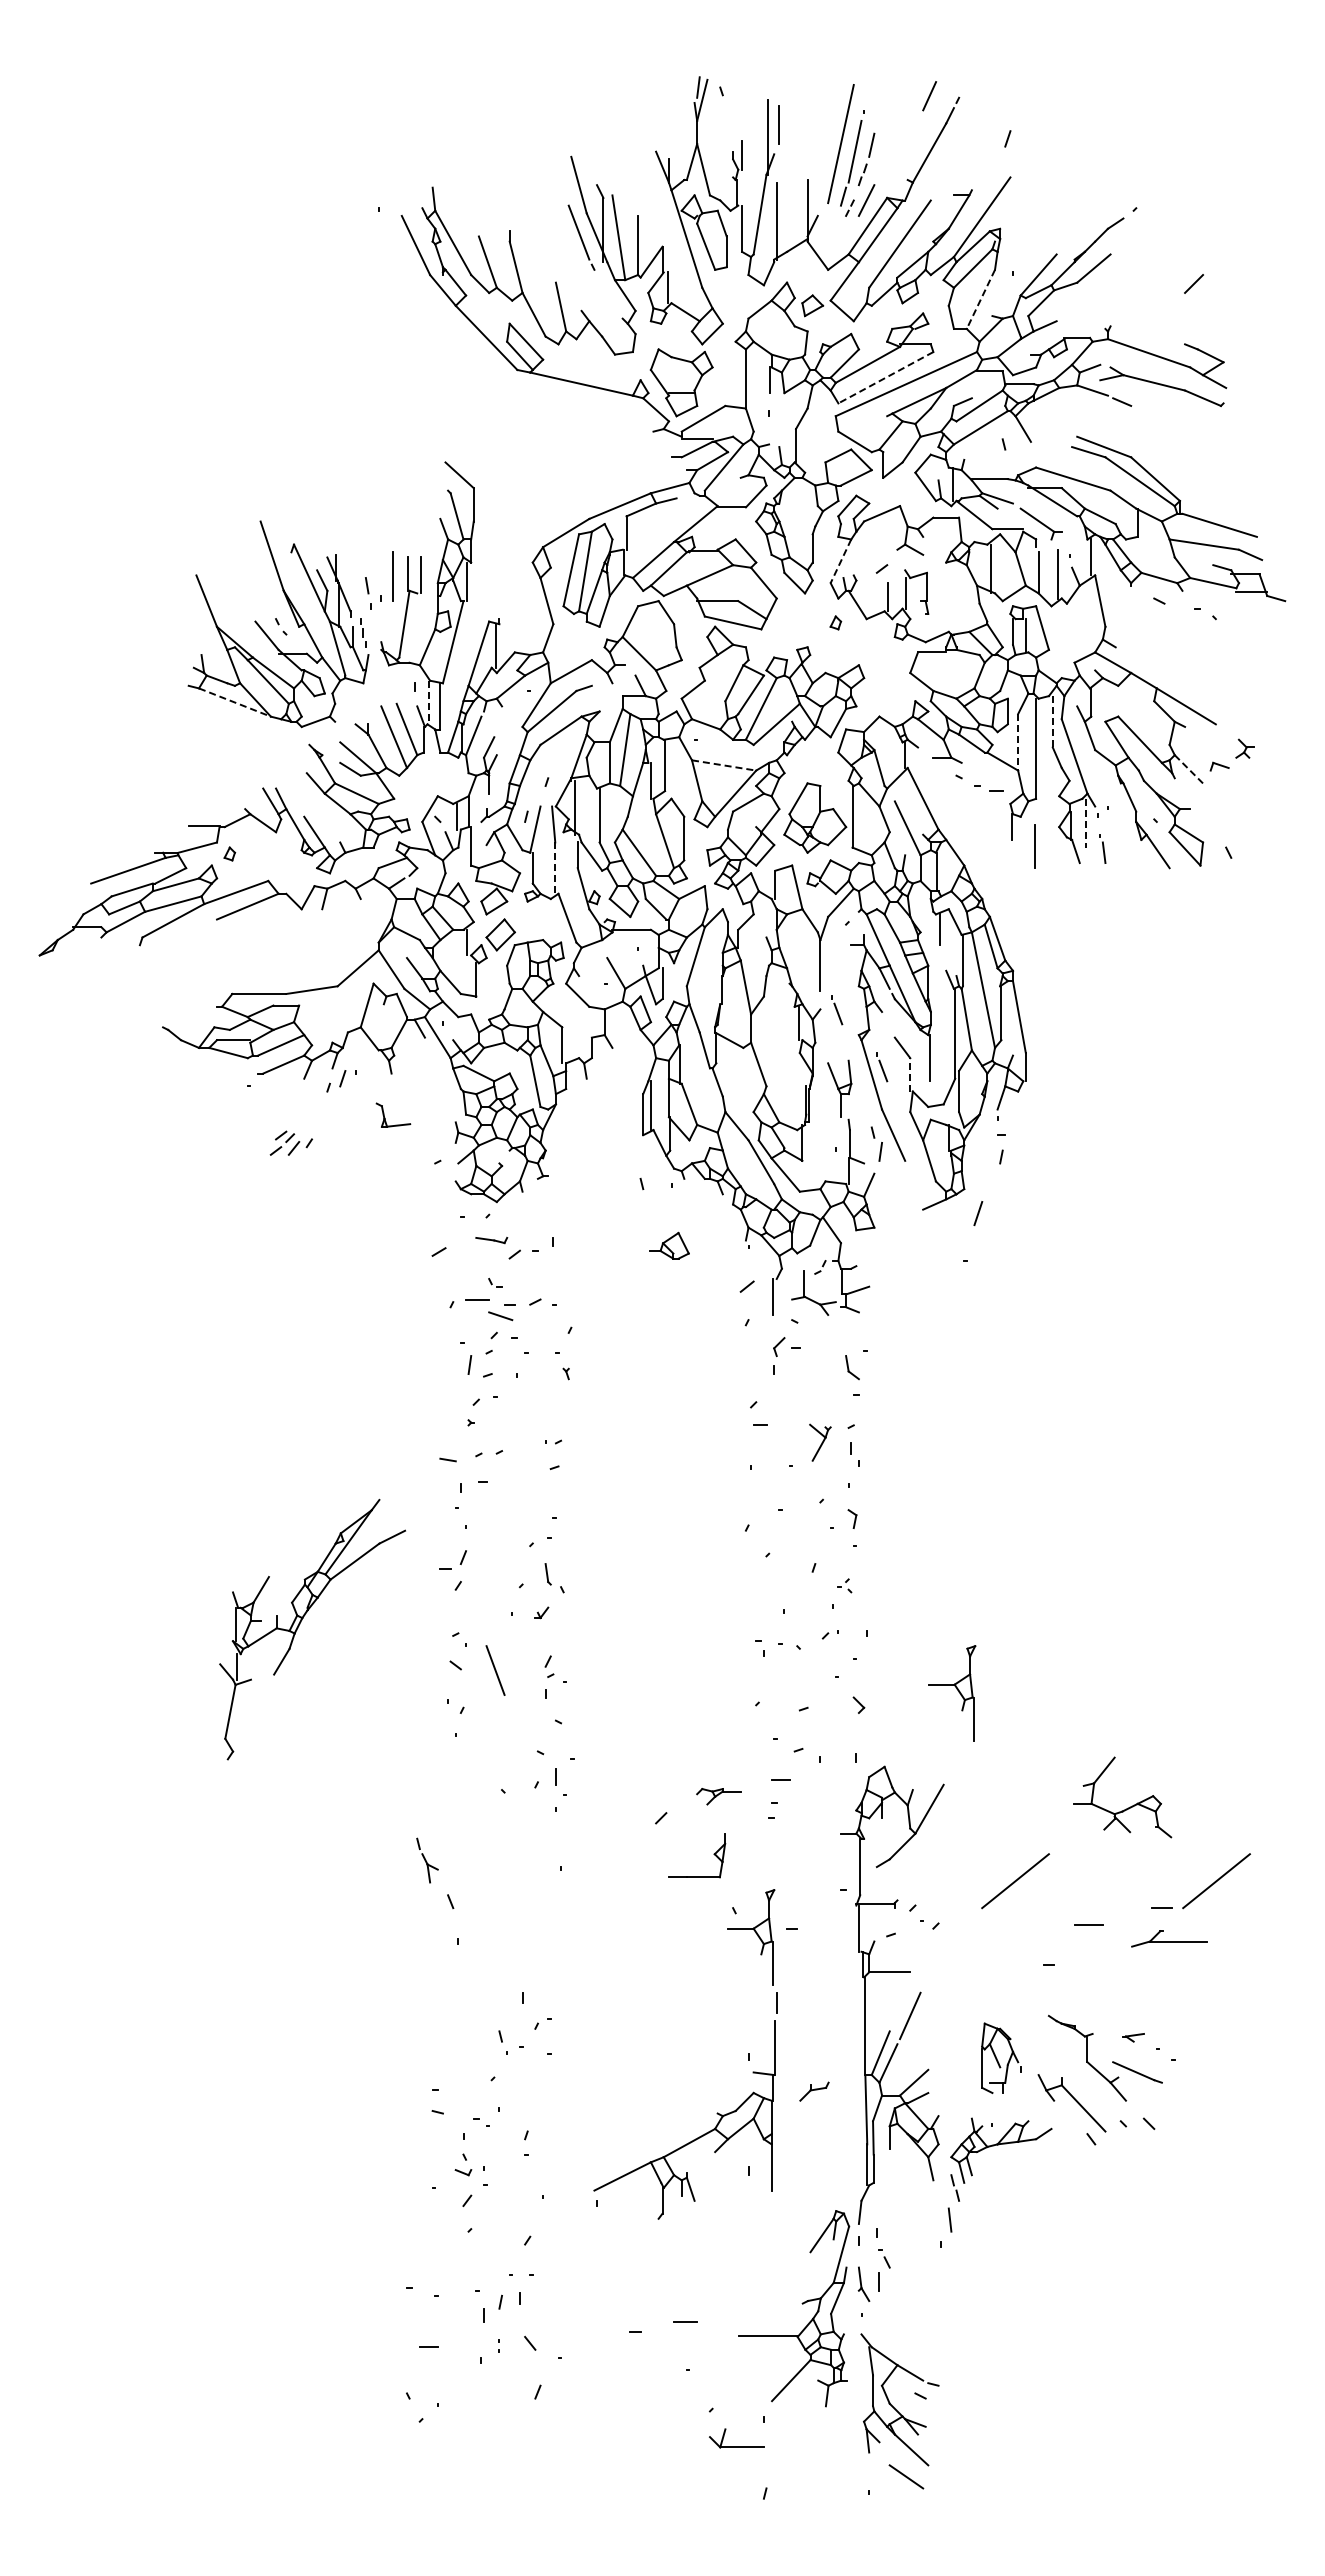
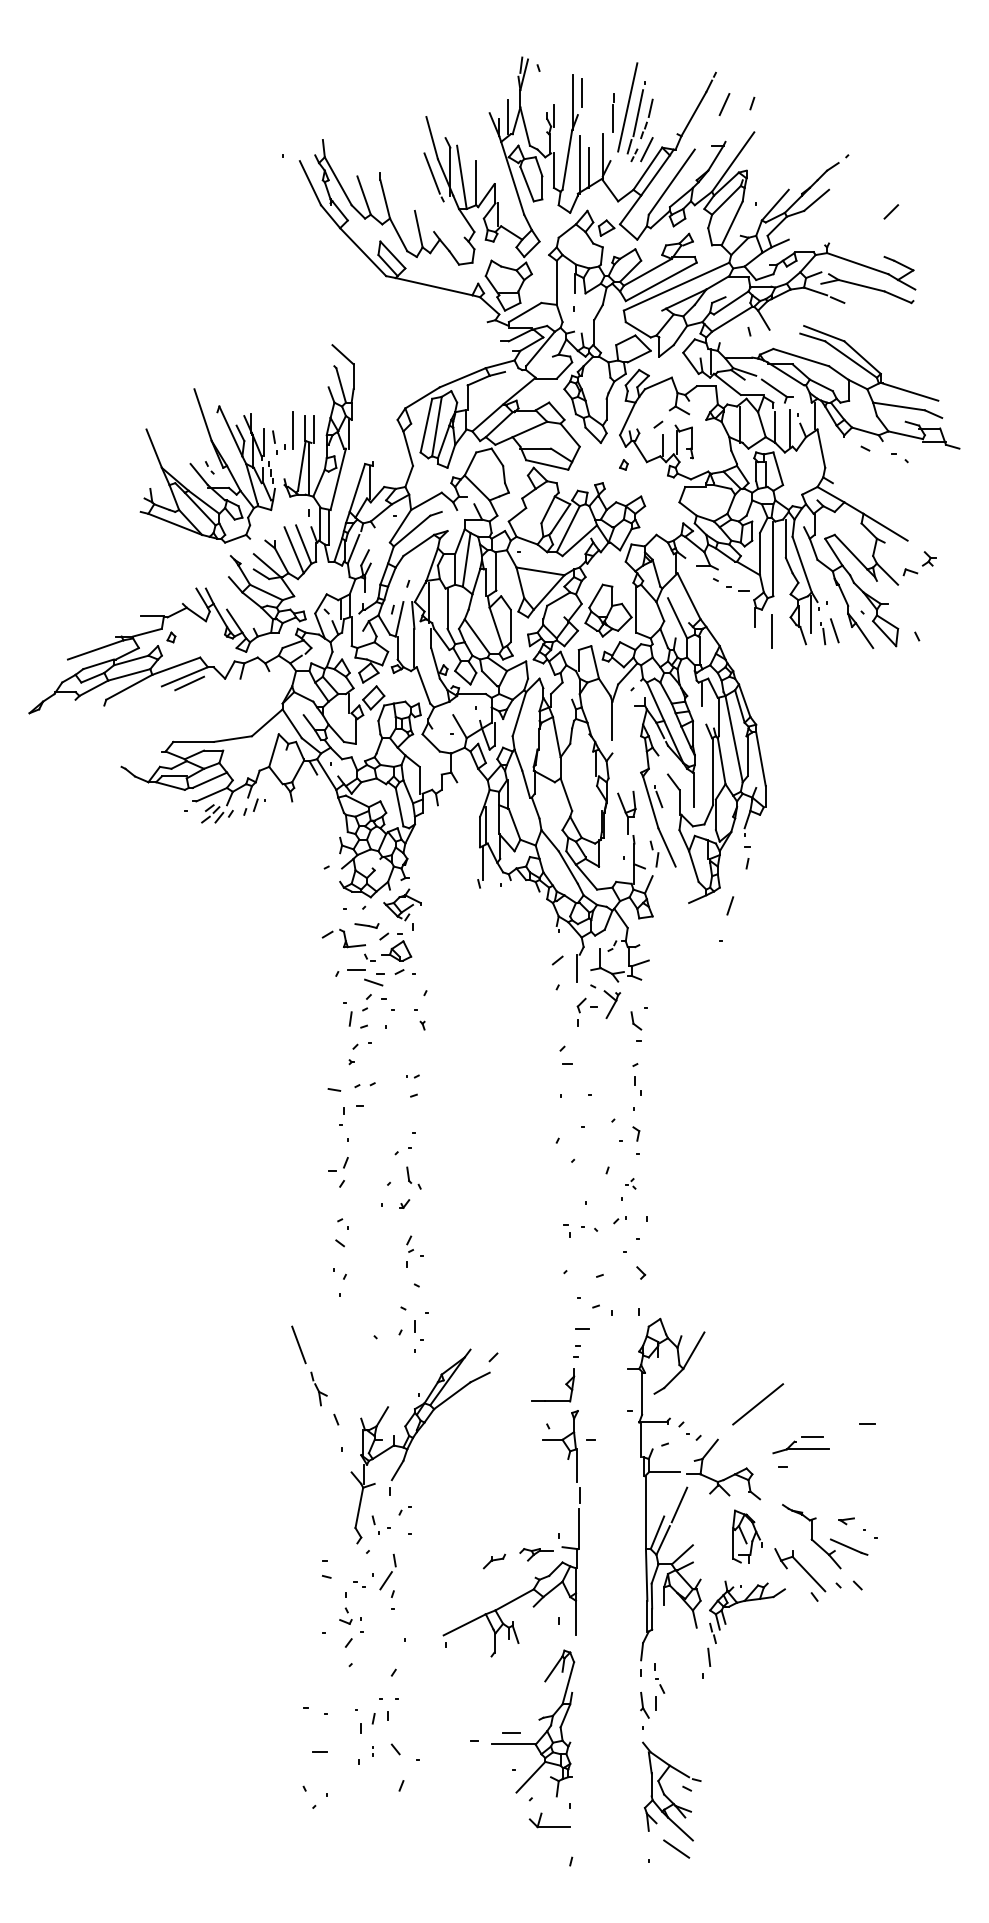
line: (929, 96) -> (724, 104), moved
line: (822, 151) -> (613, 112), added
line: (680, 156) -> (507, 116), added
line: (789, 224) -> (589, 167), added
line: (980, 299) -> (731, 223), dashed -> solid
line: (885, 377) -> (660, 281), dashed -> solid
line: (840, 561) -> (627, 419), dashed -> solid
line: (354, 593) -> (264, 442), added
line: (413, 627) -> (308, 468), added
line: (234, 702) -> (174, 524), dashed -> solid
line: (428, 702) -> (319, 524), dashed -> solid
line: (1052, 721) -> (785, 538), dashed -> solid
line: (1018, 742) -> (760, 554), dashed -> solid
line: (724, 765) -> (540, 571), dashed -> solid
line: (1188, 769) -> (887, 574), dashed -> solid
line: (1086, 823) -> (811, 614), dashed -> solid
line: (1118, 844) -> (834, 630), added
line: (555, 868) -> (414, 648), dashed -> solid
line: (253, 915) -> (189, 683), added
line: (837, 1010) -> (625, 754), removed
line: (910, 1074) -> (679, 802), dashed -> solid
part: (385, 1117) -> (346, 940), moved
part: (290, 1142) -> (216, 813), moved
line: (647, 1156) -> (483, 863), added
part: (533, 1215) -> (398, 907), added
part: (669, 1245) -> (396, 950), moved
part: (820, 1442) -> (612, 1004), moved
part: (300, 1624) -> (411, 1442), moved
line: (495, 1670) -> (298, 1344), moved
part: (952, 1693) -> (711, 1264), removed
part: (718, 1796) -> (536, 1554), moved
part: (1128, 1807) -> (728, 1477), moved
part: (713, 1854) -> (565, 1384), moved
line: (1216, 1881) -> (908, 1404), removed
part: (1169, 1938) -> (801, 1447), moved
part: (814, 2091) -> (494, 1561), moved
part: (519, 2105) -> (387, 1571), added
part: (801, 2303) -> (538, 1719), moved

